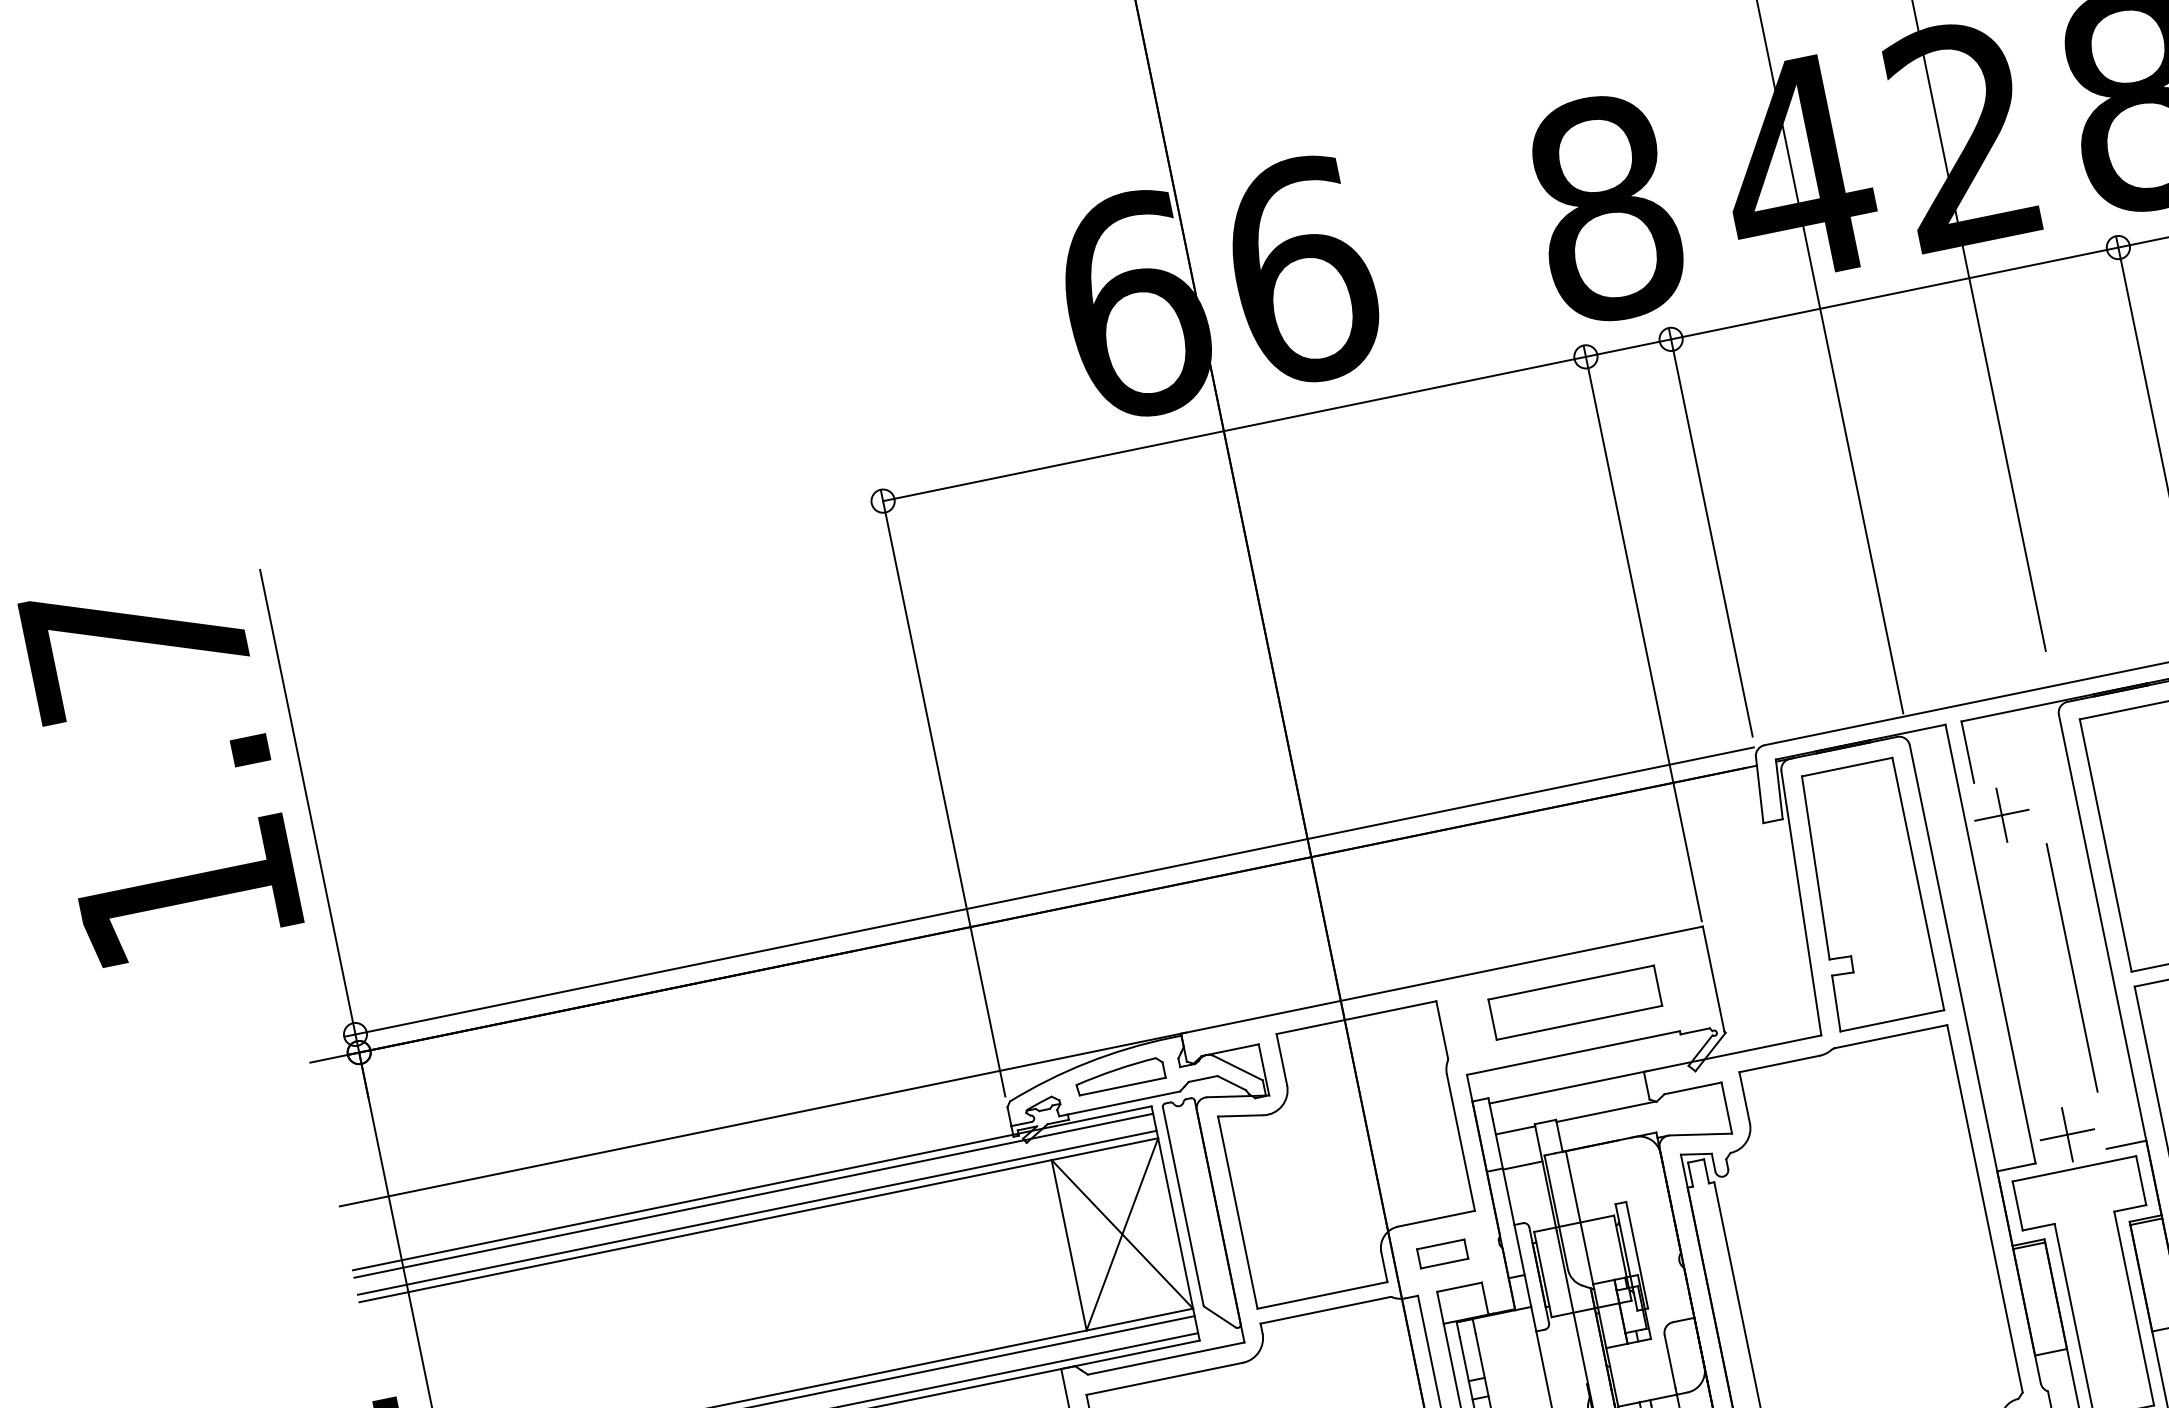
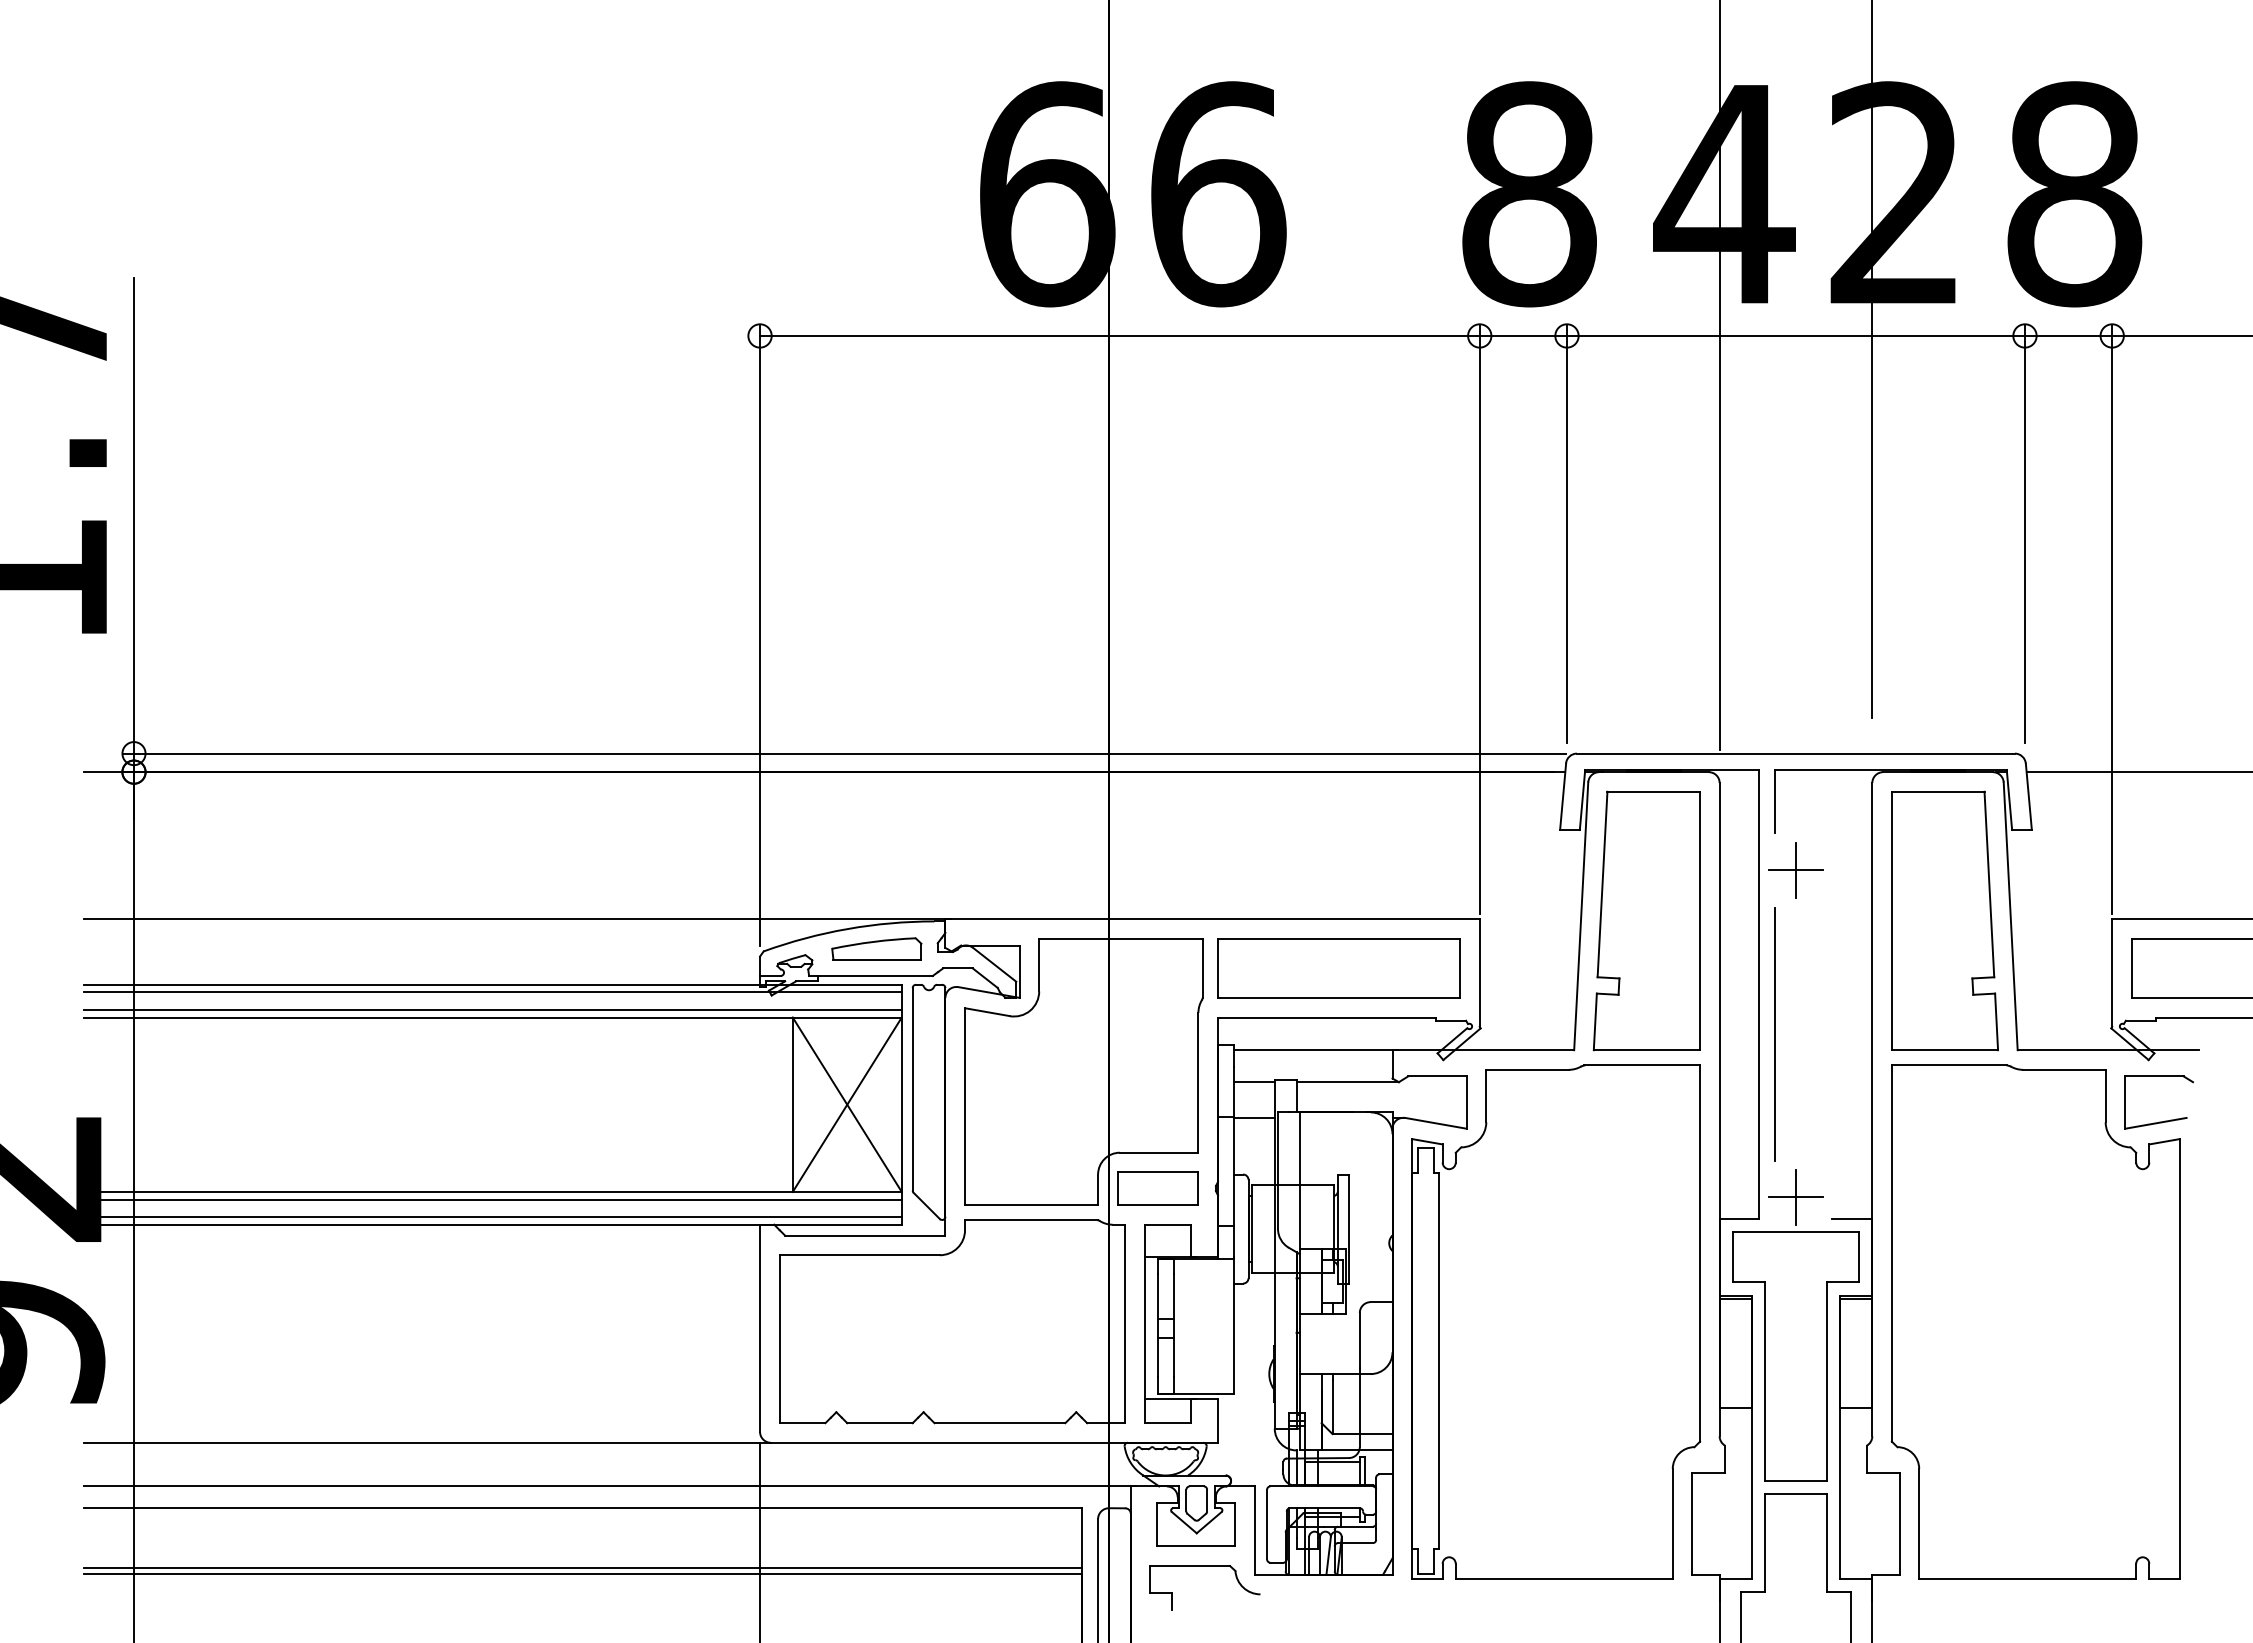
line: (2071, 968) -> (1774, 1034), moved
part: (1574, 1002) -> (1338, 968), size x1.43
part: (1442, 1254) -> (1157, 1188), size x1.67

